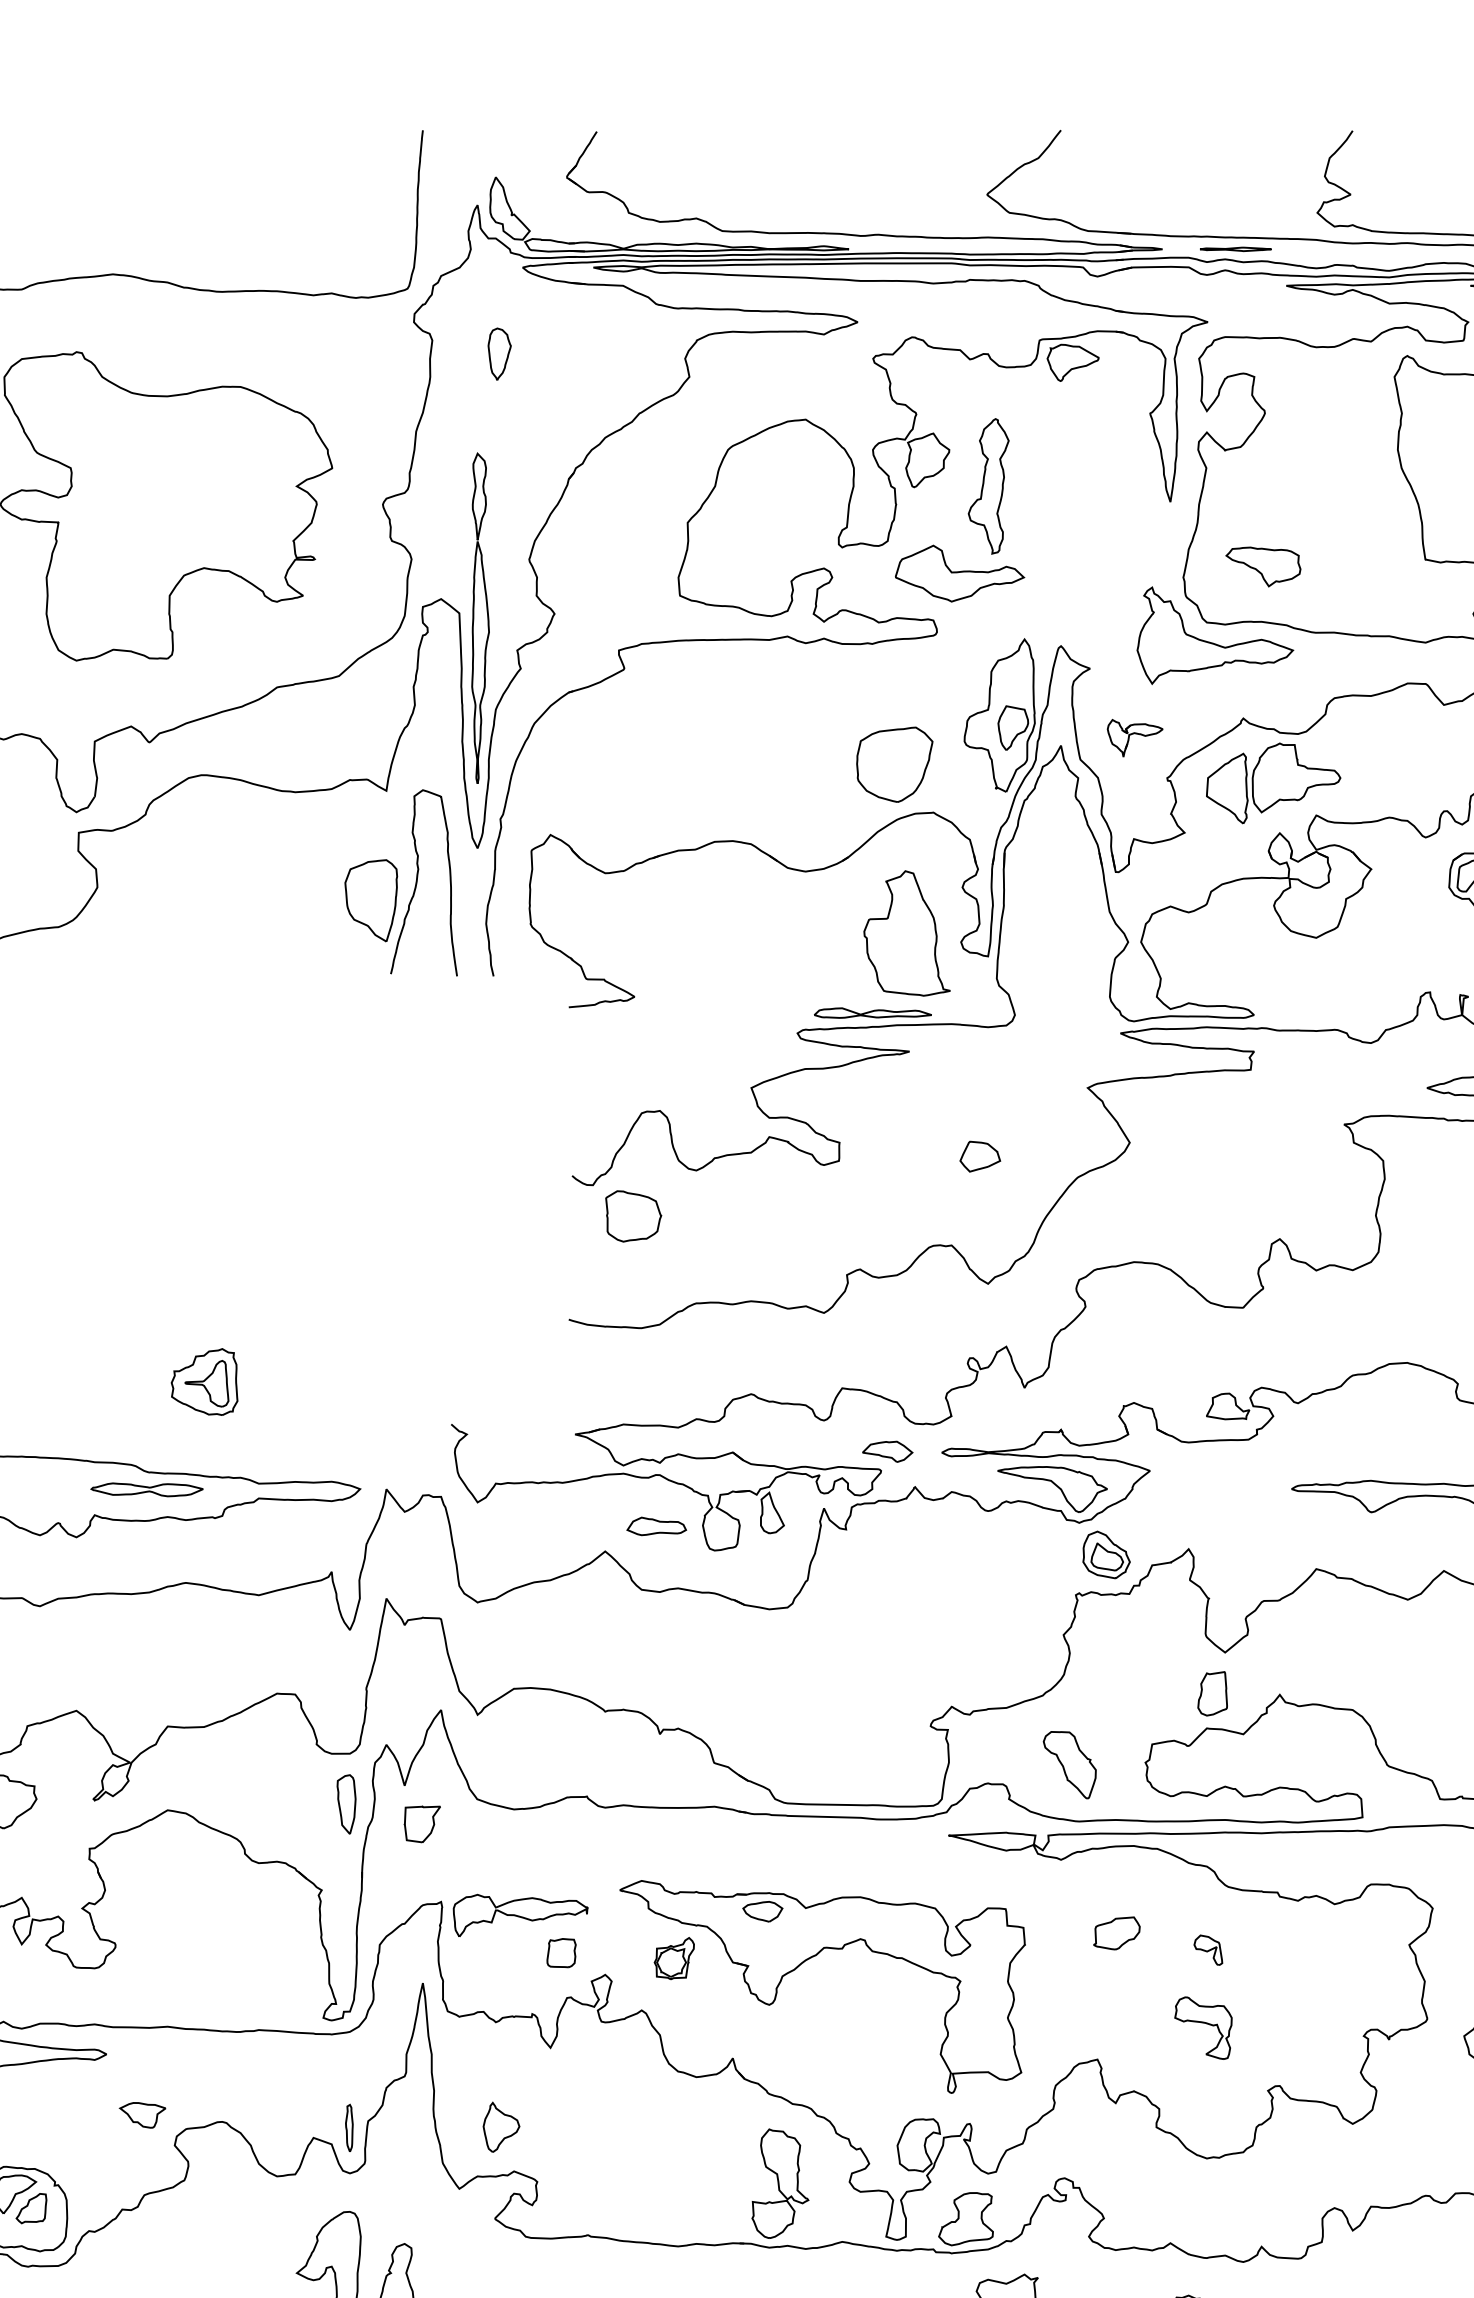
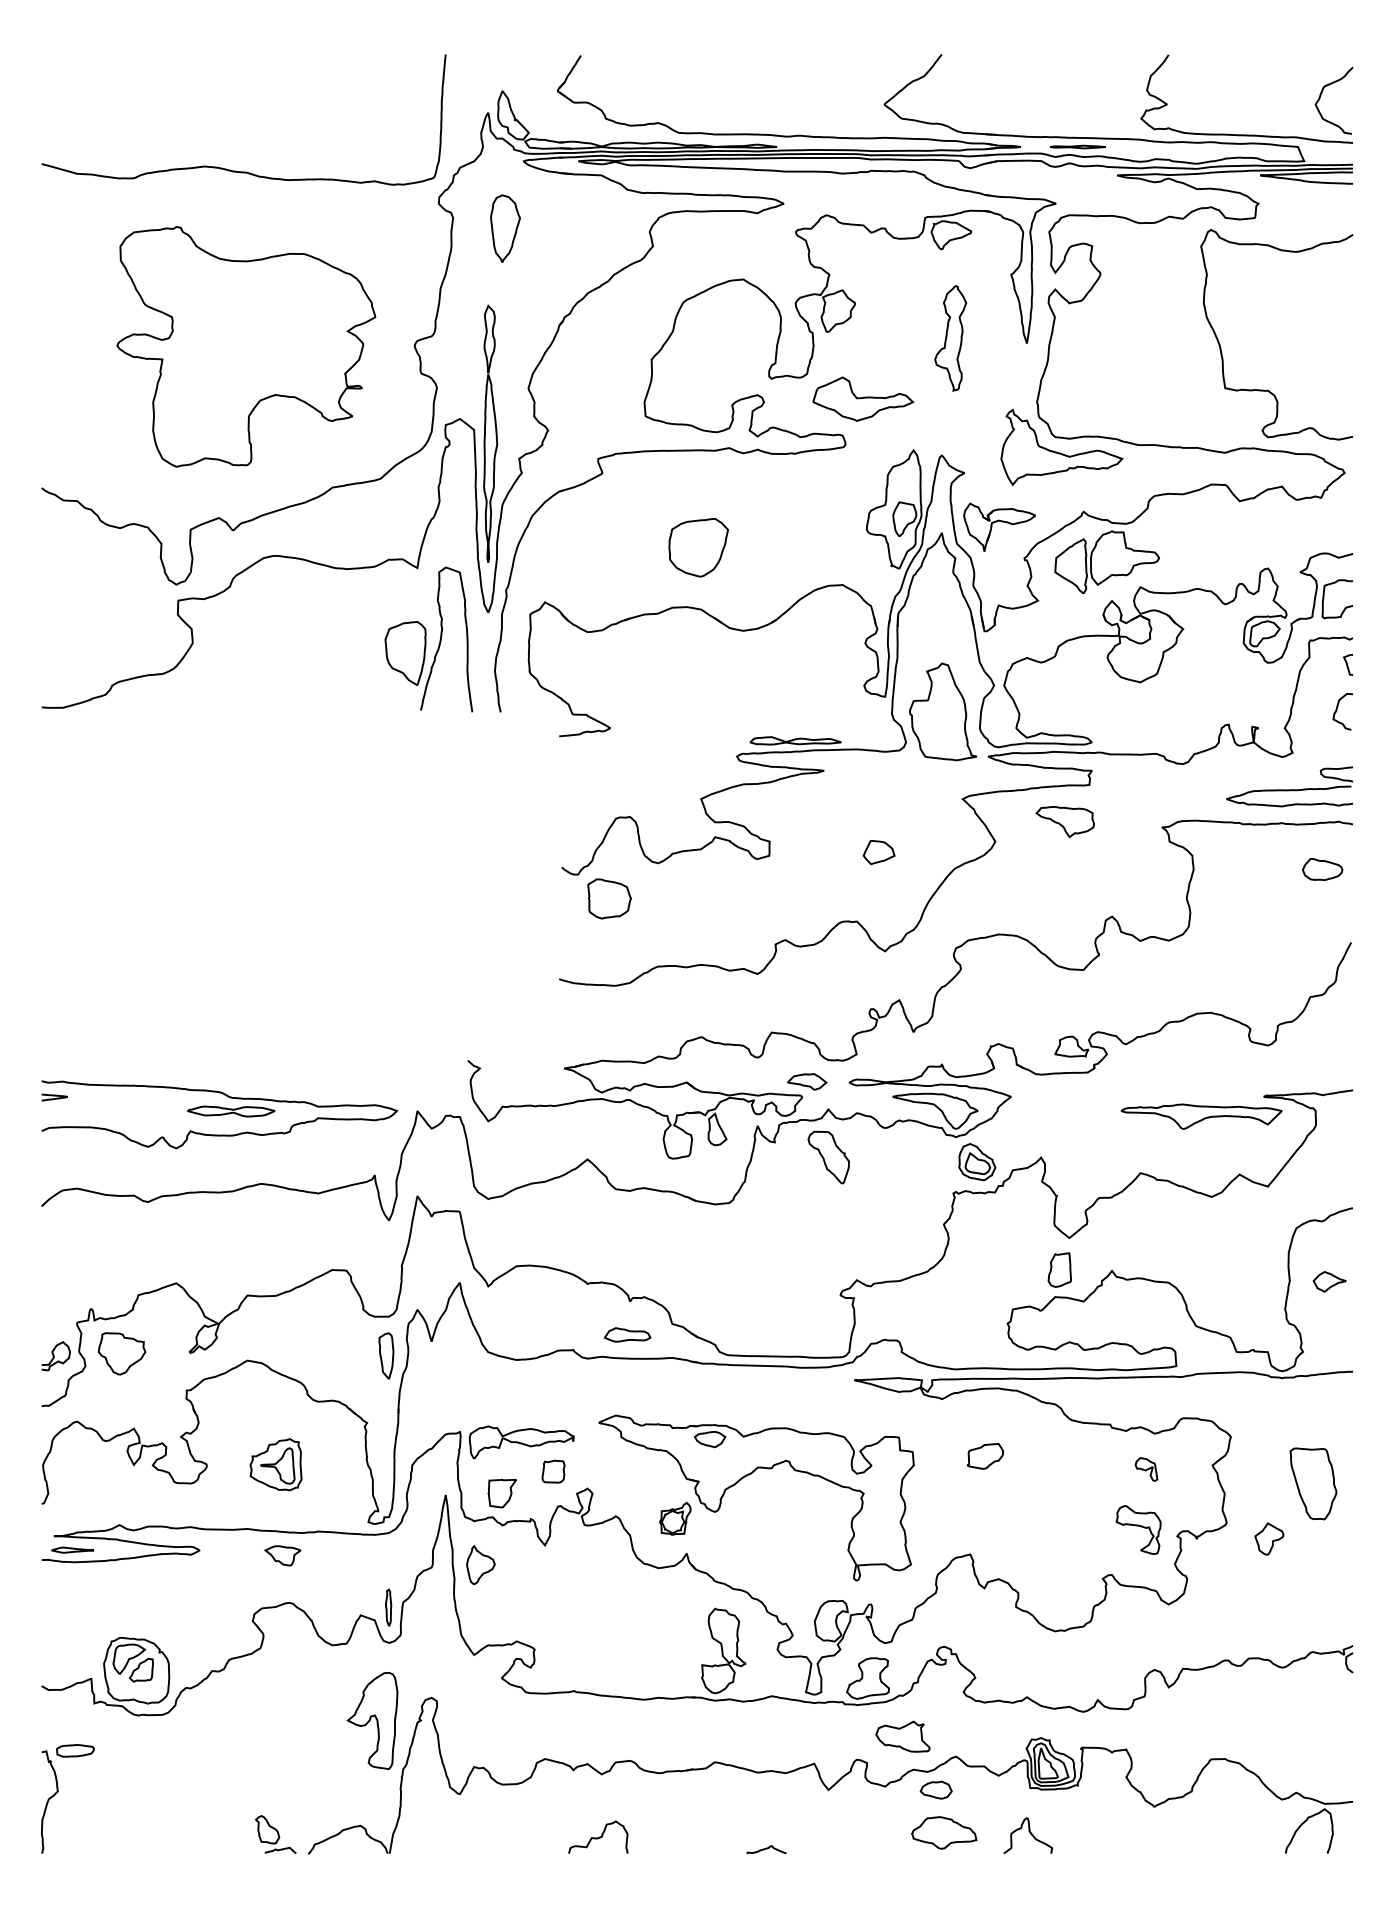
part: (499, 354) -> (505, 228), size x1.67
part: (988, 486) -> (950, 338), moved
part: (1262, 567) -> (1064, 822), moved
part: (1135, 737) -> (999, 526), size x1.67
part: (894, 764) -> (698, 547), moved
part: (907, 932) -> (943, 711), moved
part: (203, 1381) -> (275, 1464), moved
part: (656, 1525) -> (627, 1334), moved
part: (1069, 1765) -> (828, 1157), moved
part: (421, 1824) -> (501, 1493), moved
part: (1208, 1950) -> (1146, 1469), moved
part: (674, 1957) -> (675, 1518), moved
part: (1203, 2027) -> (1138, 1529), moved
part: (142, 2114) -> (282, 1555), moved
part: (501, 2126) -> (480, 1564), moved

